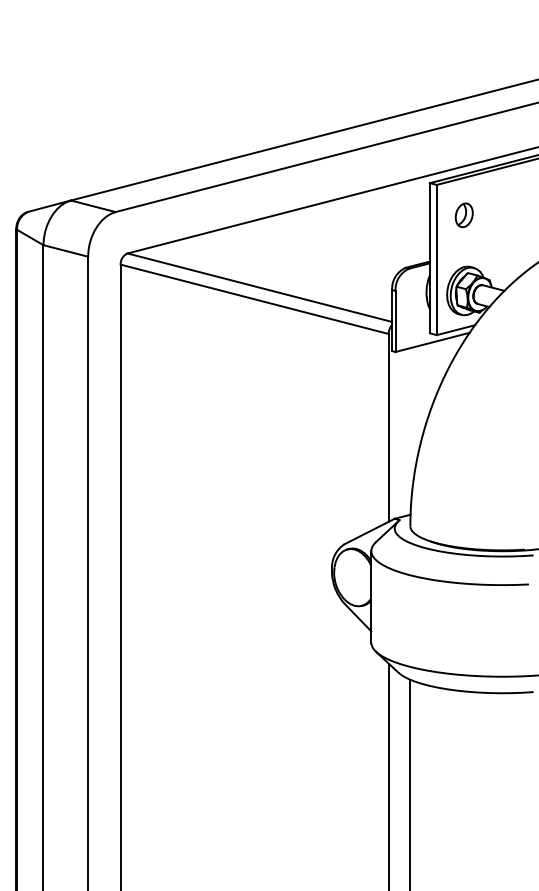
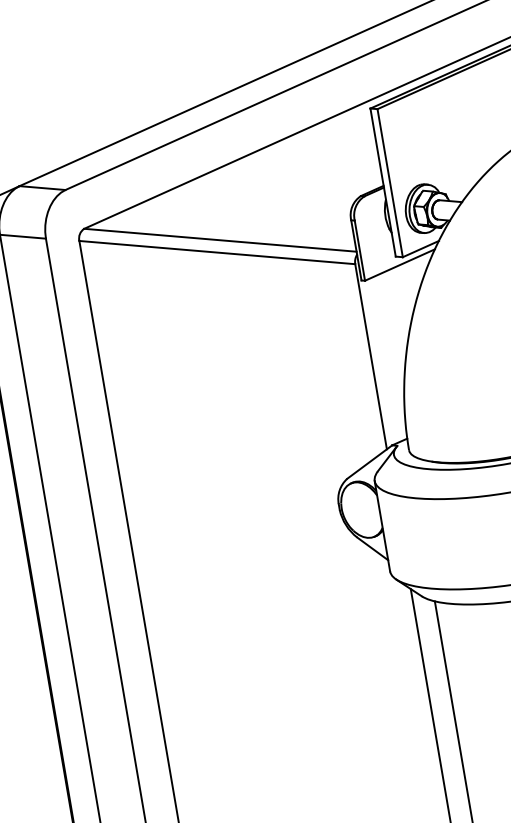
part: (463, 215) -> (409, 134), removed

